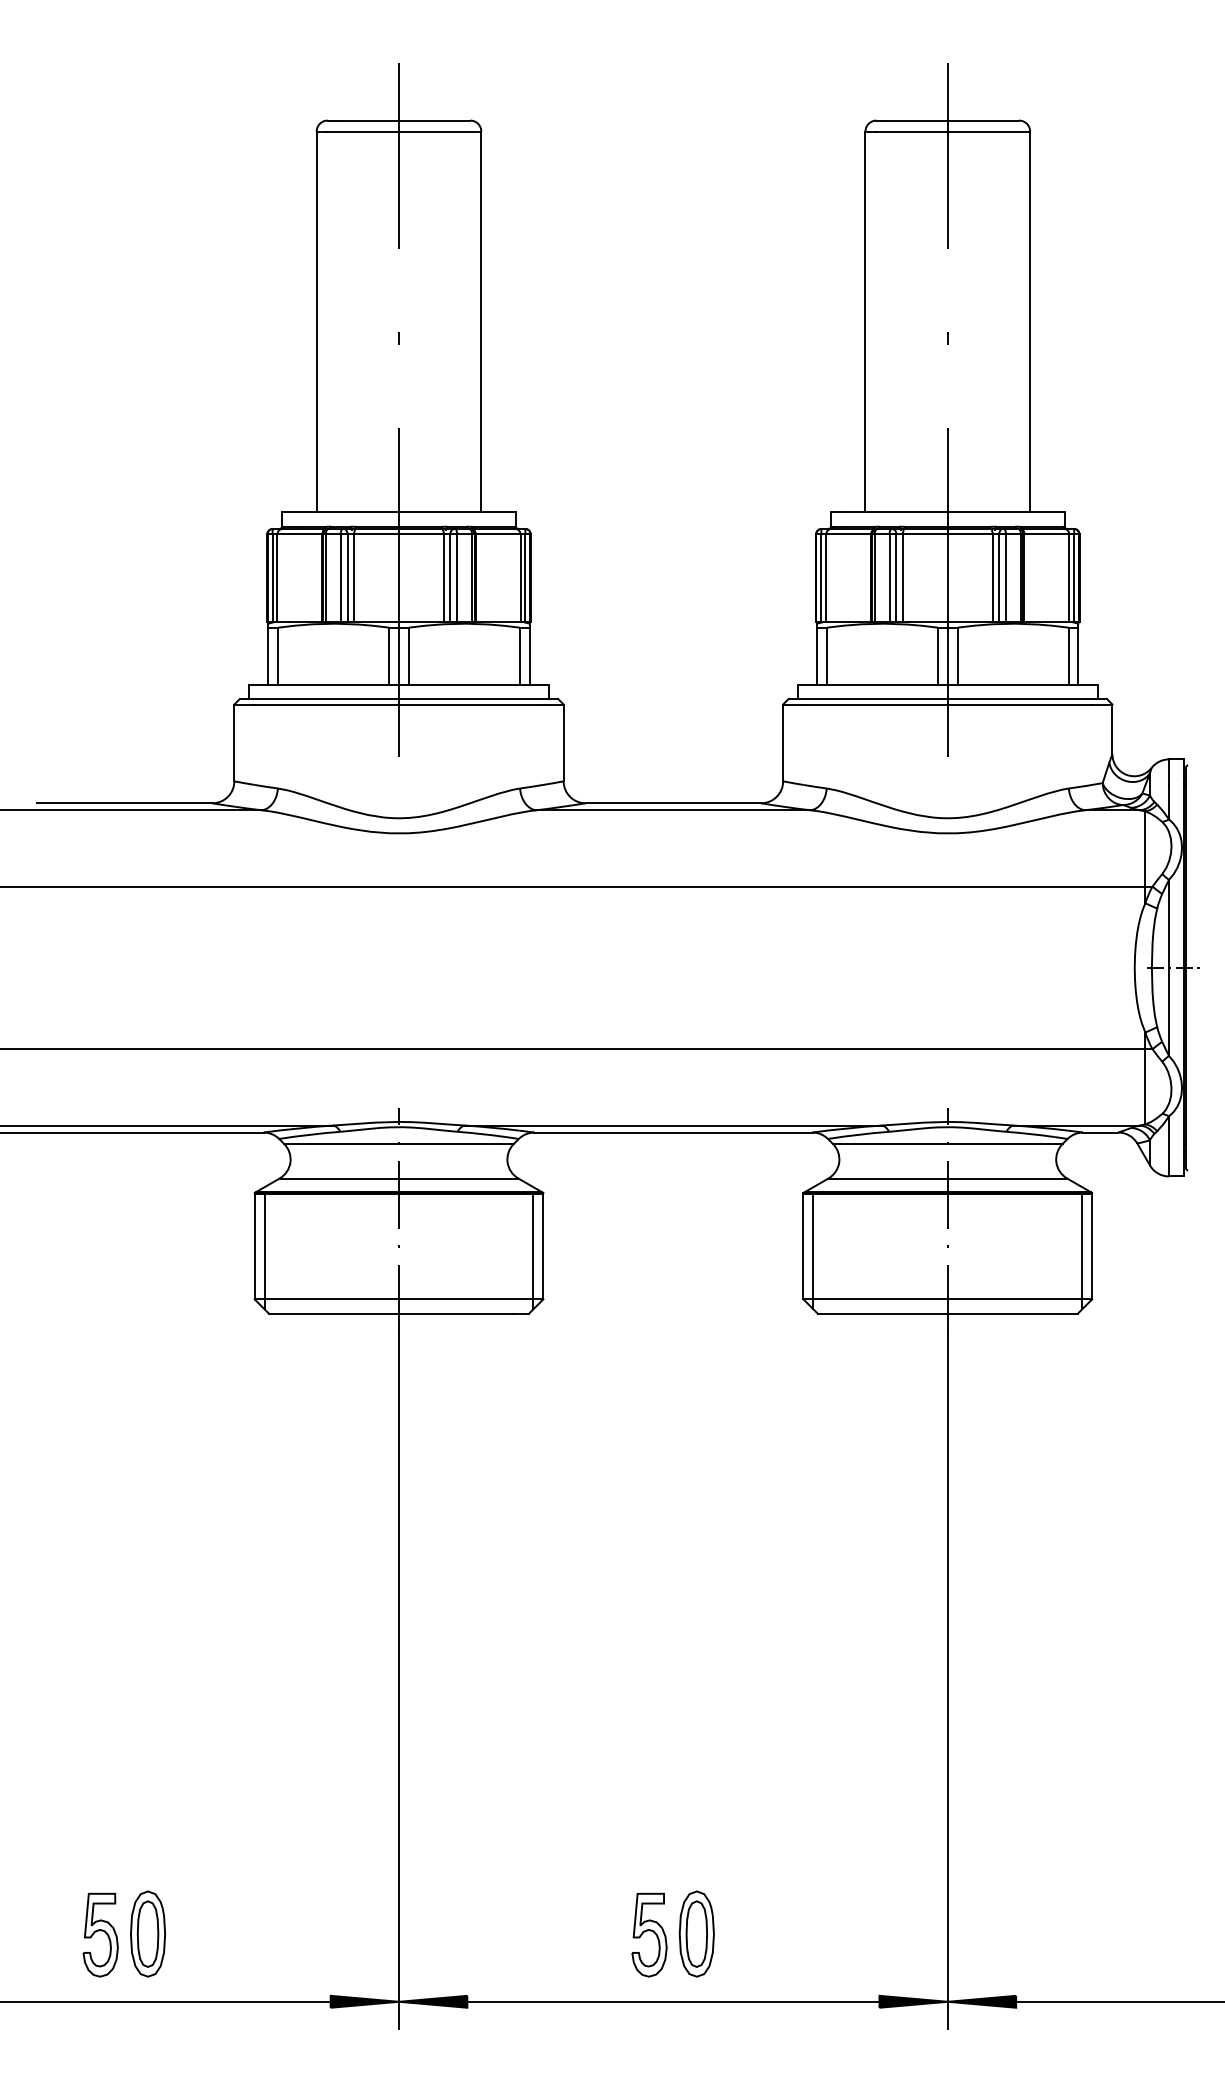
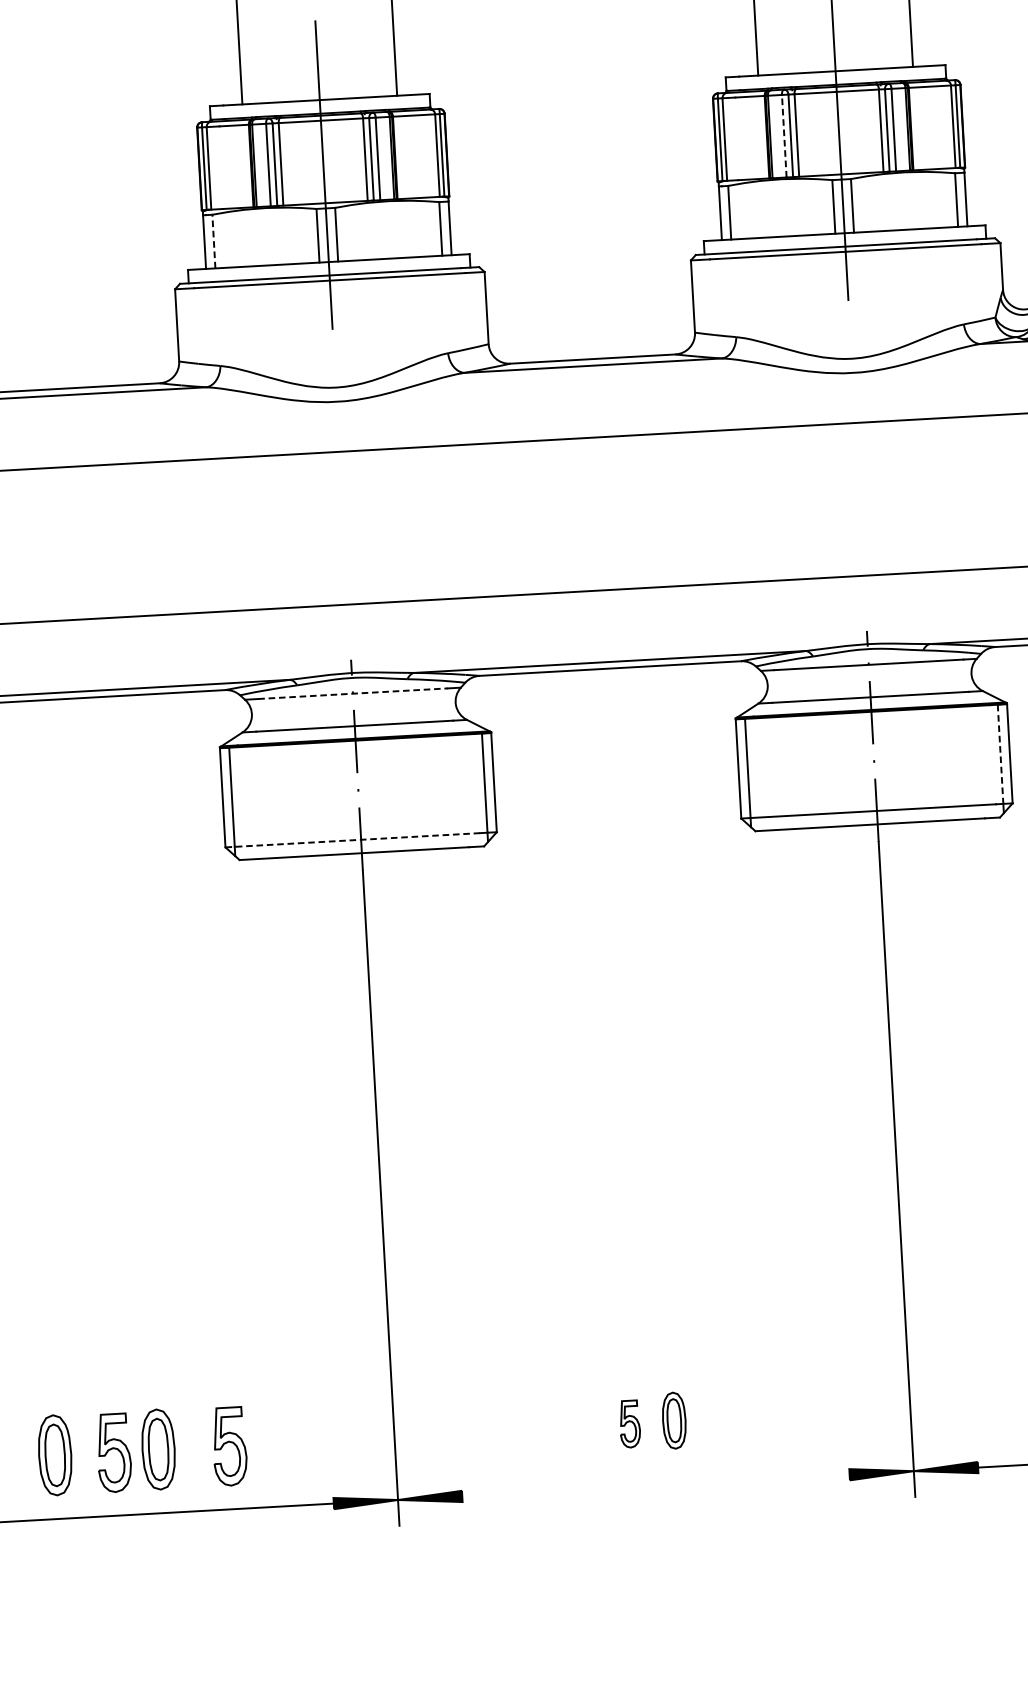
line: (889, 578) -> (784, 136), solid -> dashed
line: (278, 656) -> (214, 241), solid -> dashed
line: (399, 1143) -> (353, 693), solid -> dashed
line: (1082, 1246) -> (1000, 754), solid -> dashed
line: (390, 1299) -> (353, 840), solid -> dashed
part: (38, 1933) -> (55, 1454), added
part: (696, 1933) -> (674, 1420), size x0.7
part: (223, 1934) -> (229, 1445), added
part: (649, 1934) -> (629, 1423), size x0.6
line: (673, 2001) -> (656, 1485), removed

